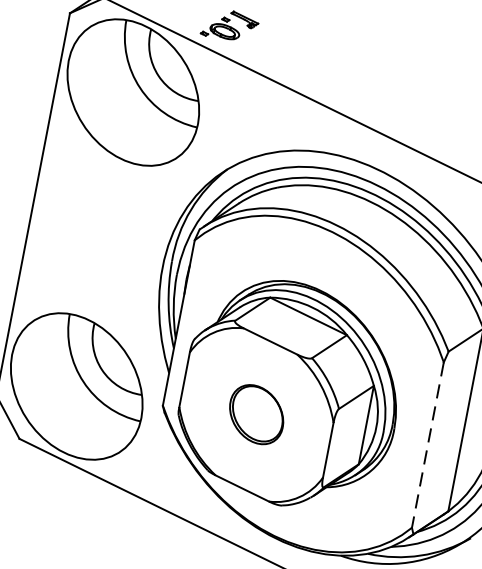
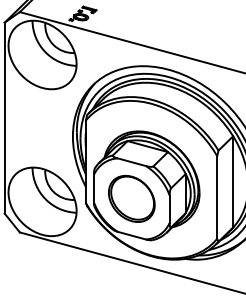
part: (255, 413) -> (131, 198), size x1.67
line: (428, 447) -> (217, 198), dashed -> solid

